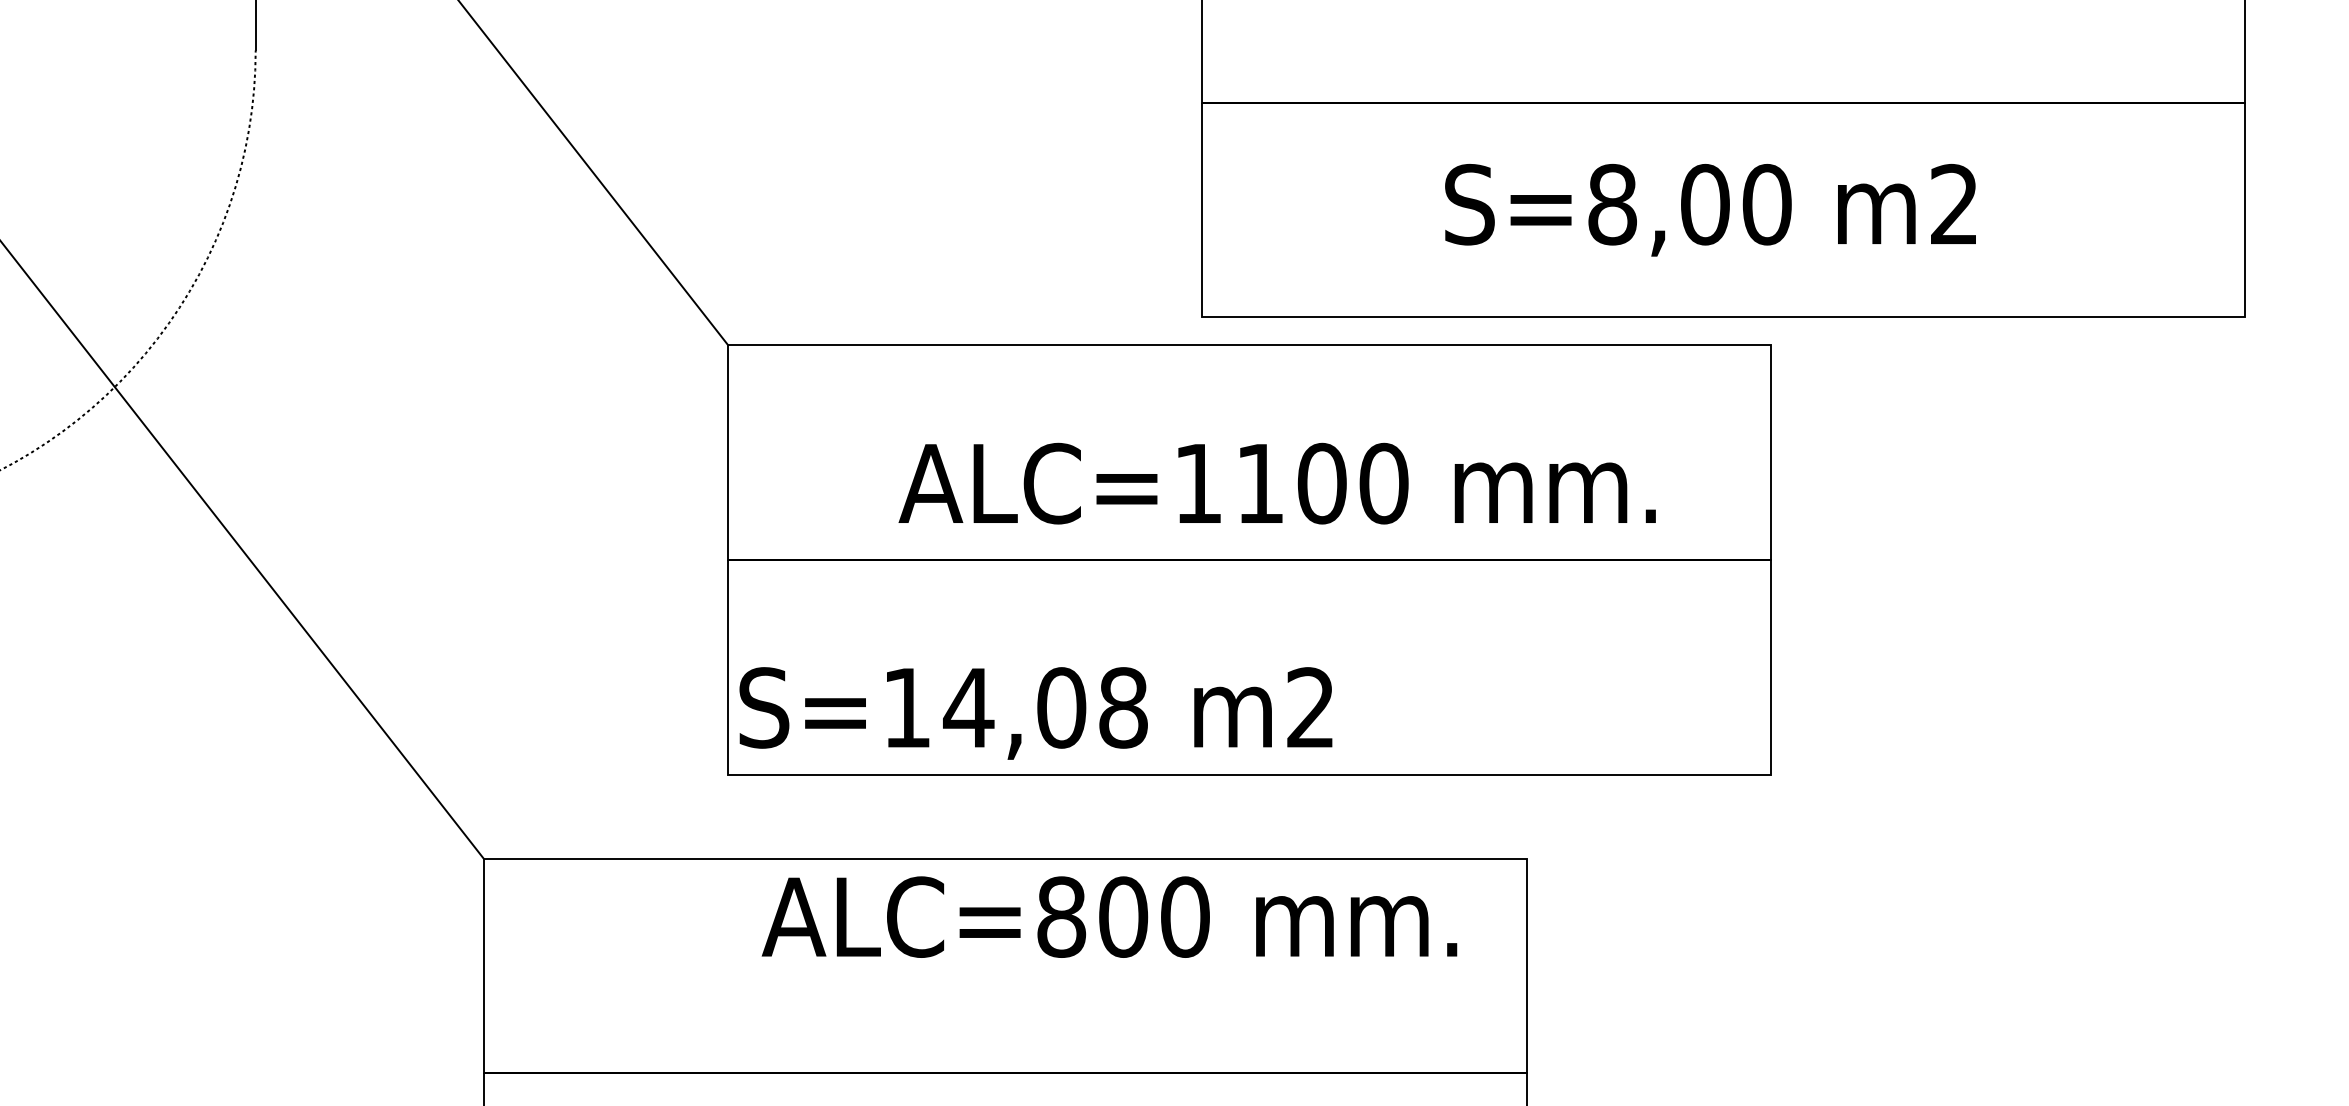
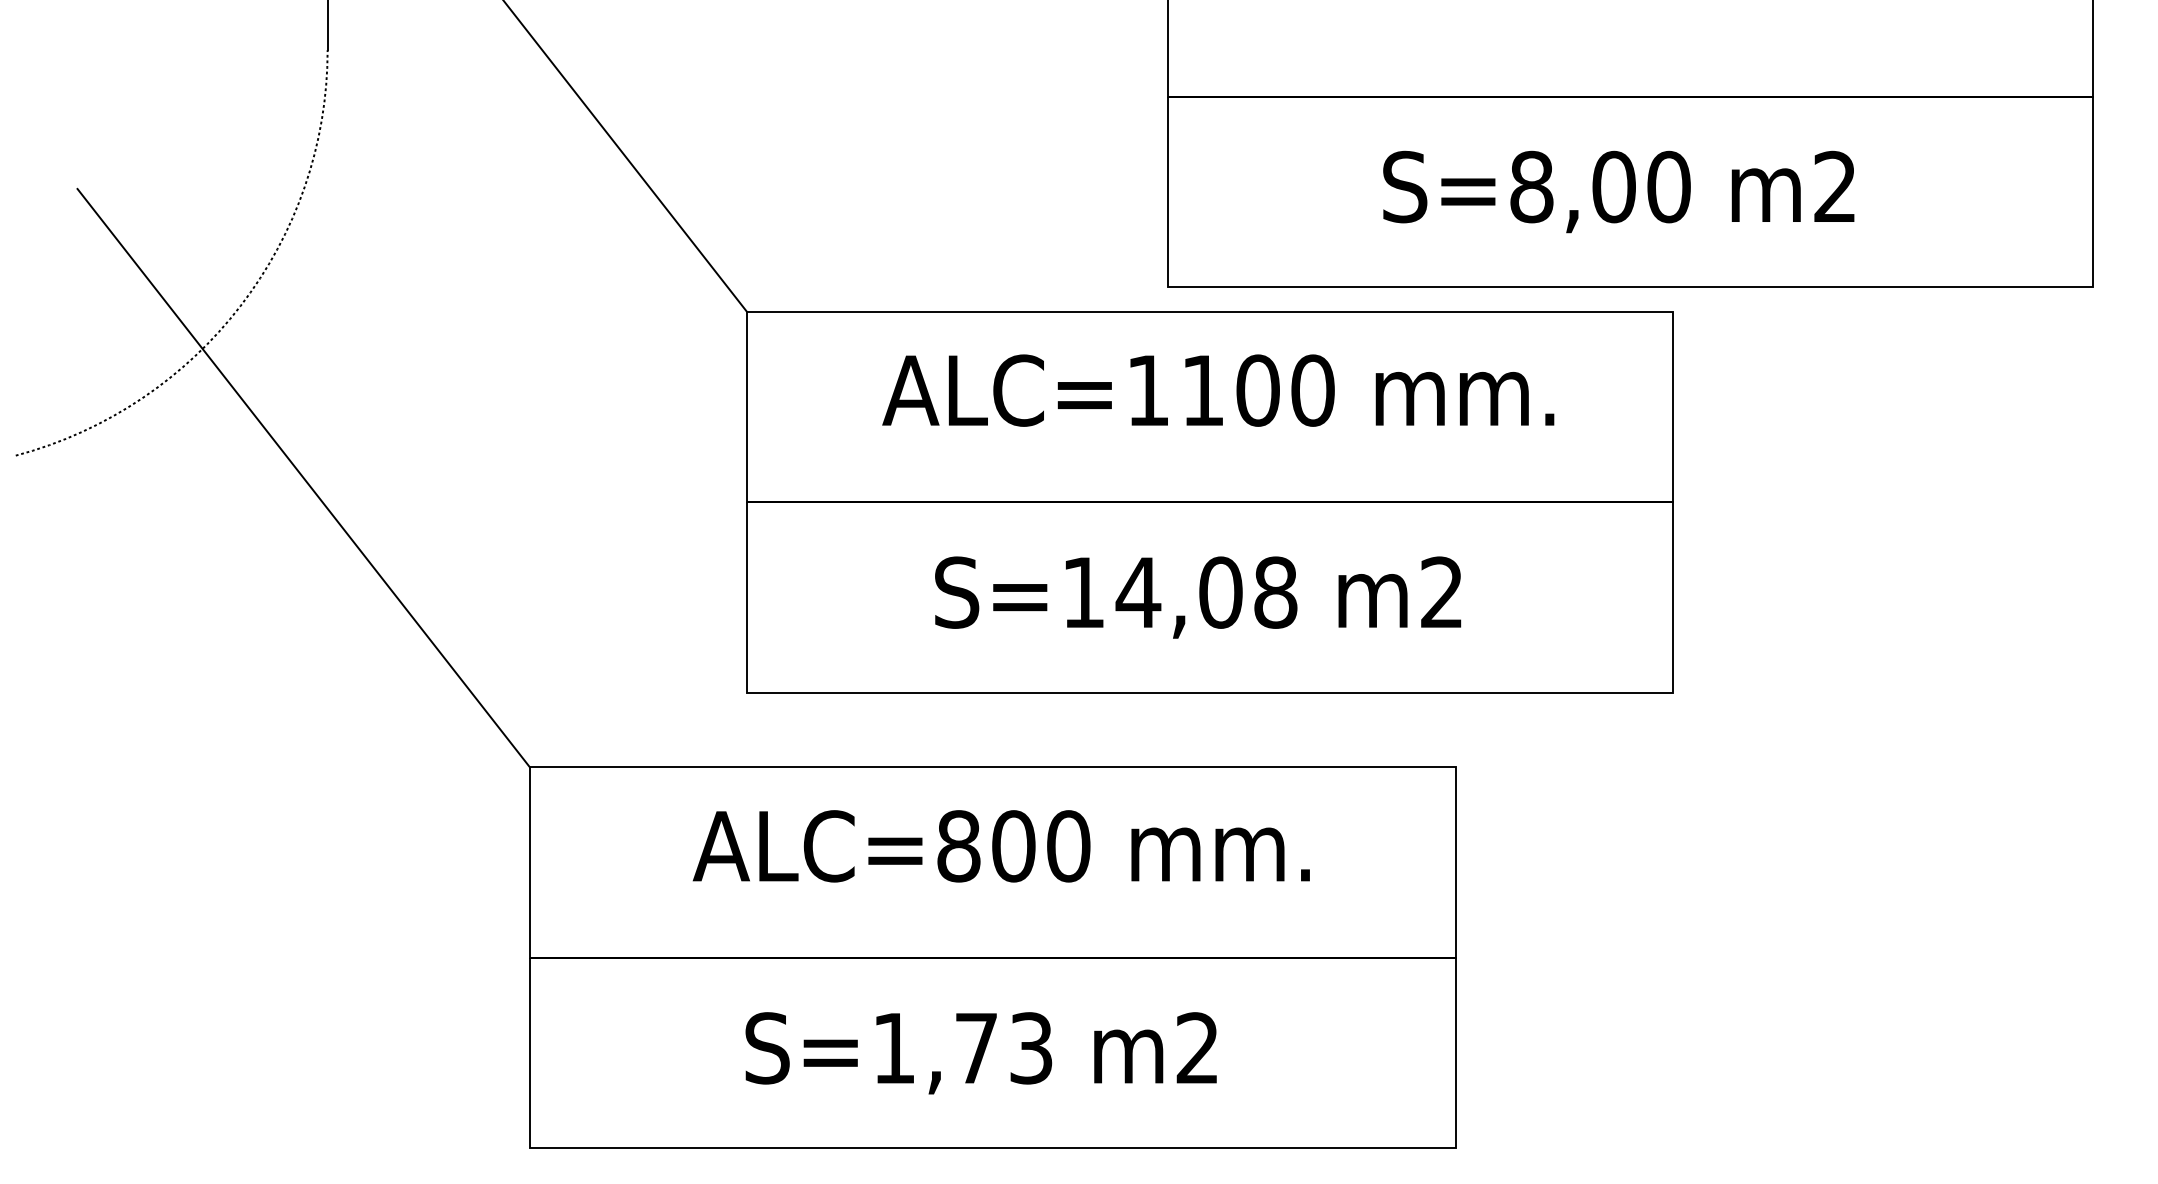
text: (1277, 483) -> (1218, 390), moved
text: (1036, 713) -> (1198, 597), moved
text: (1108, 917) -> (1000, 846), moved

